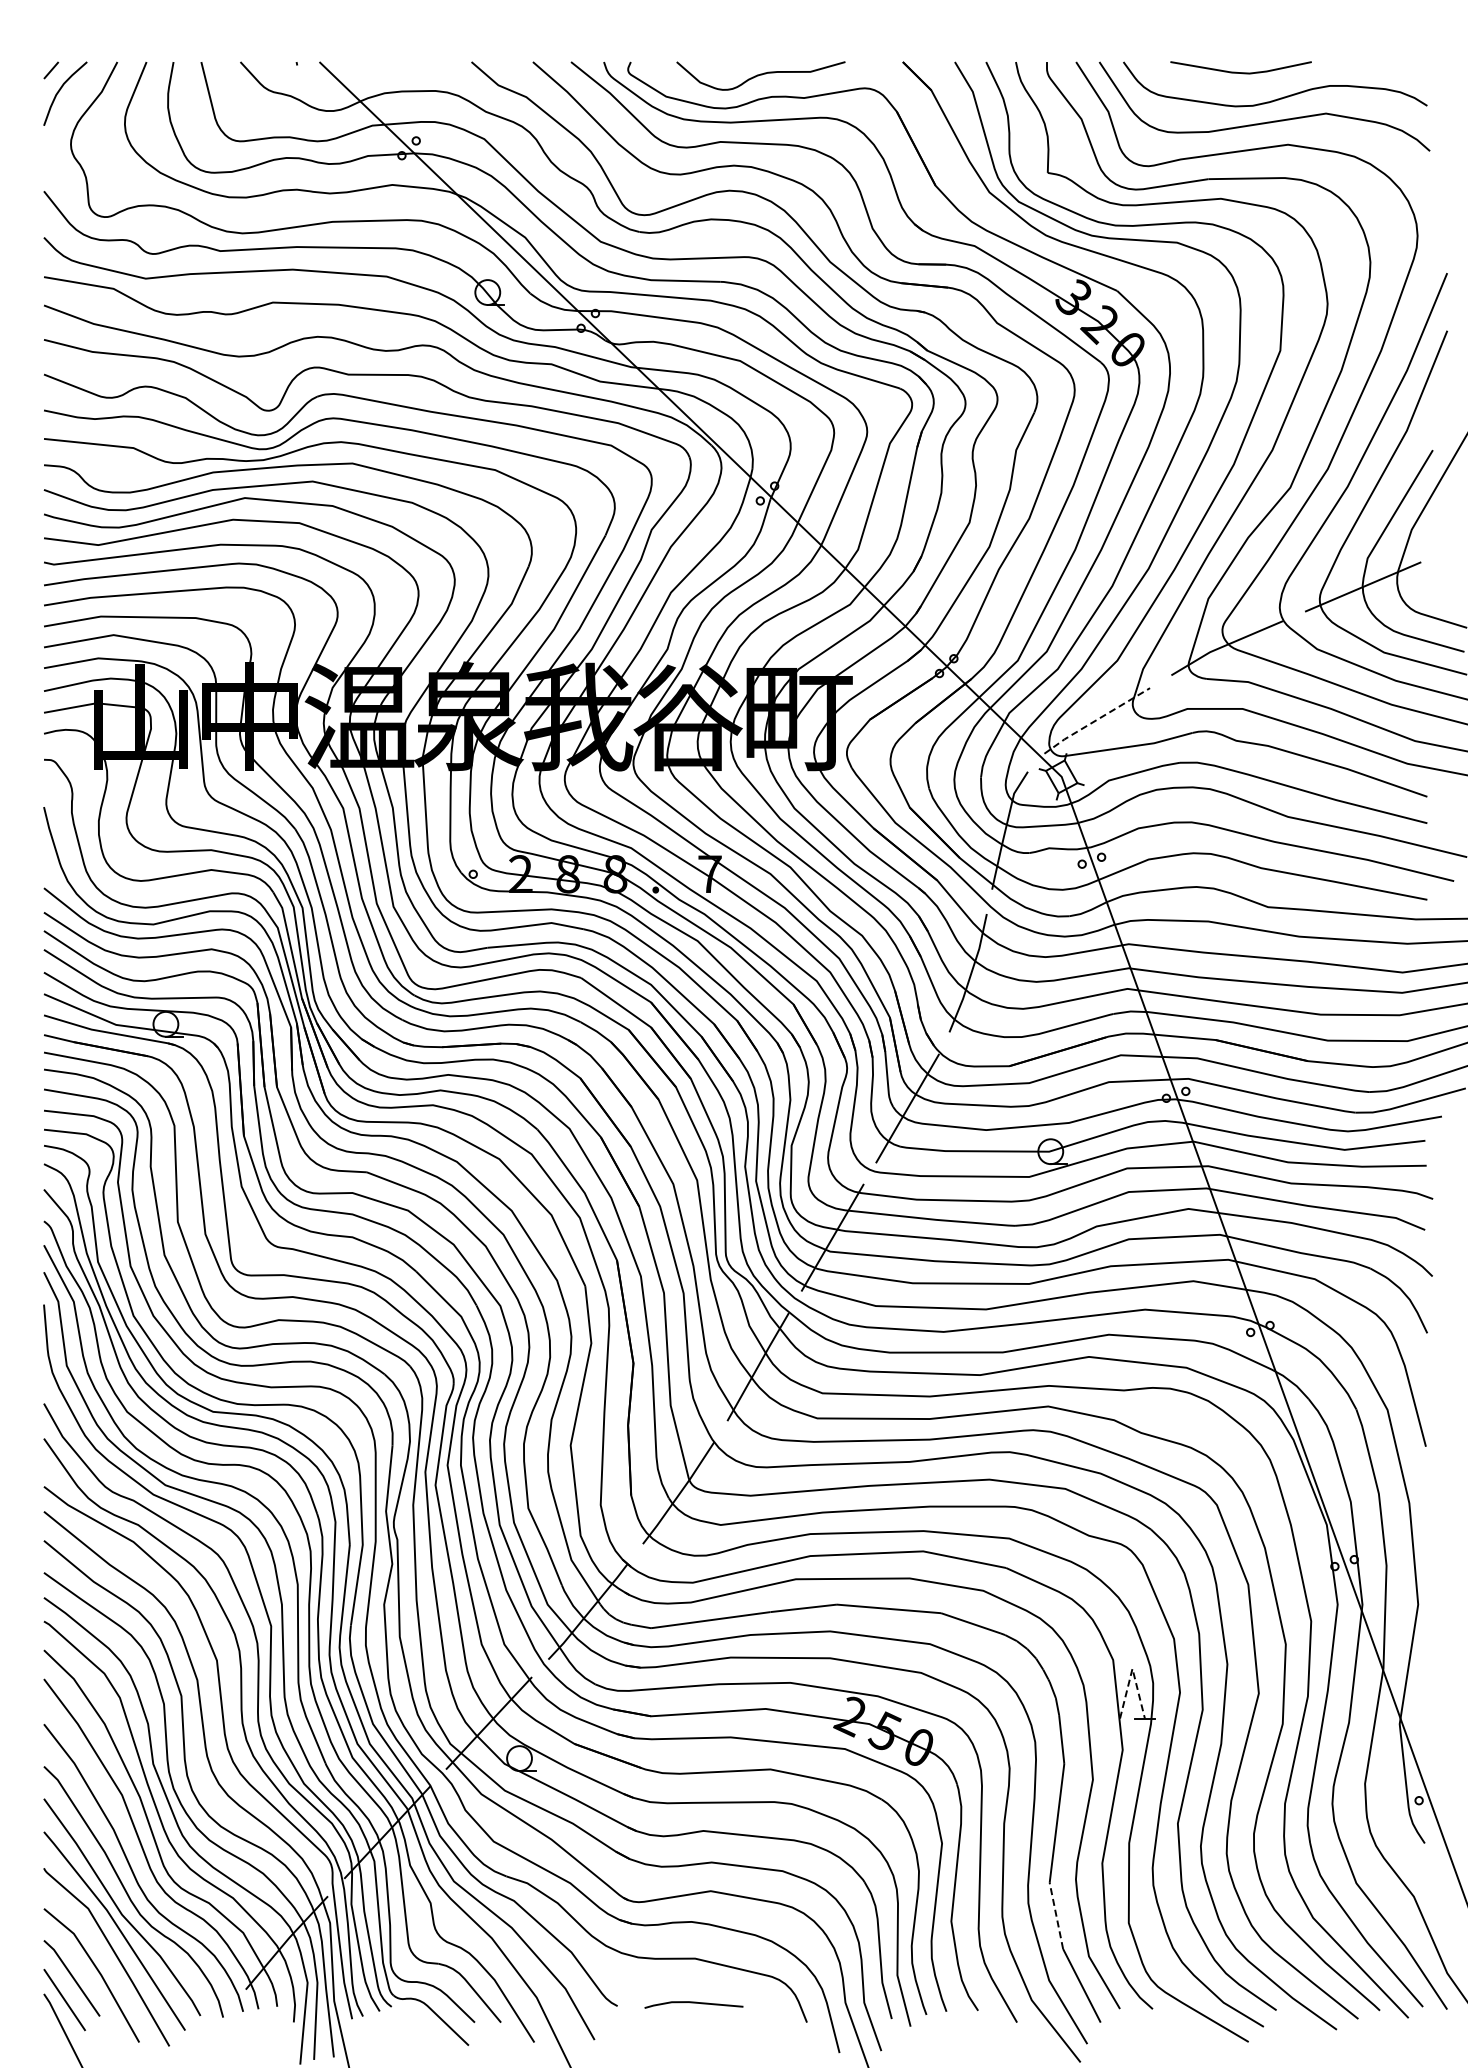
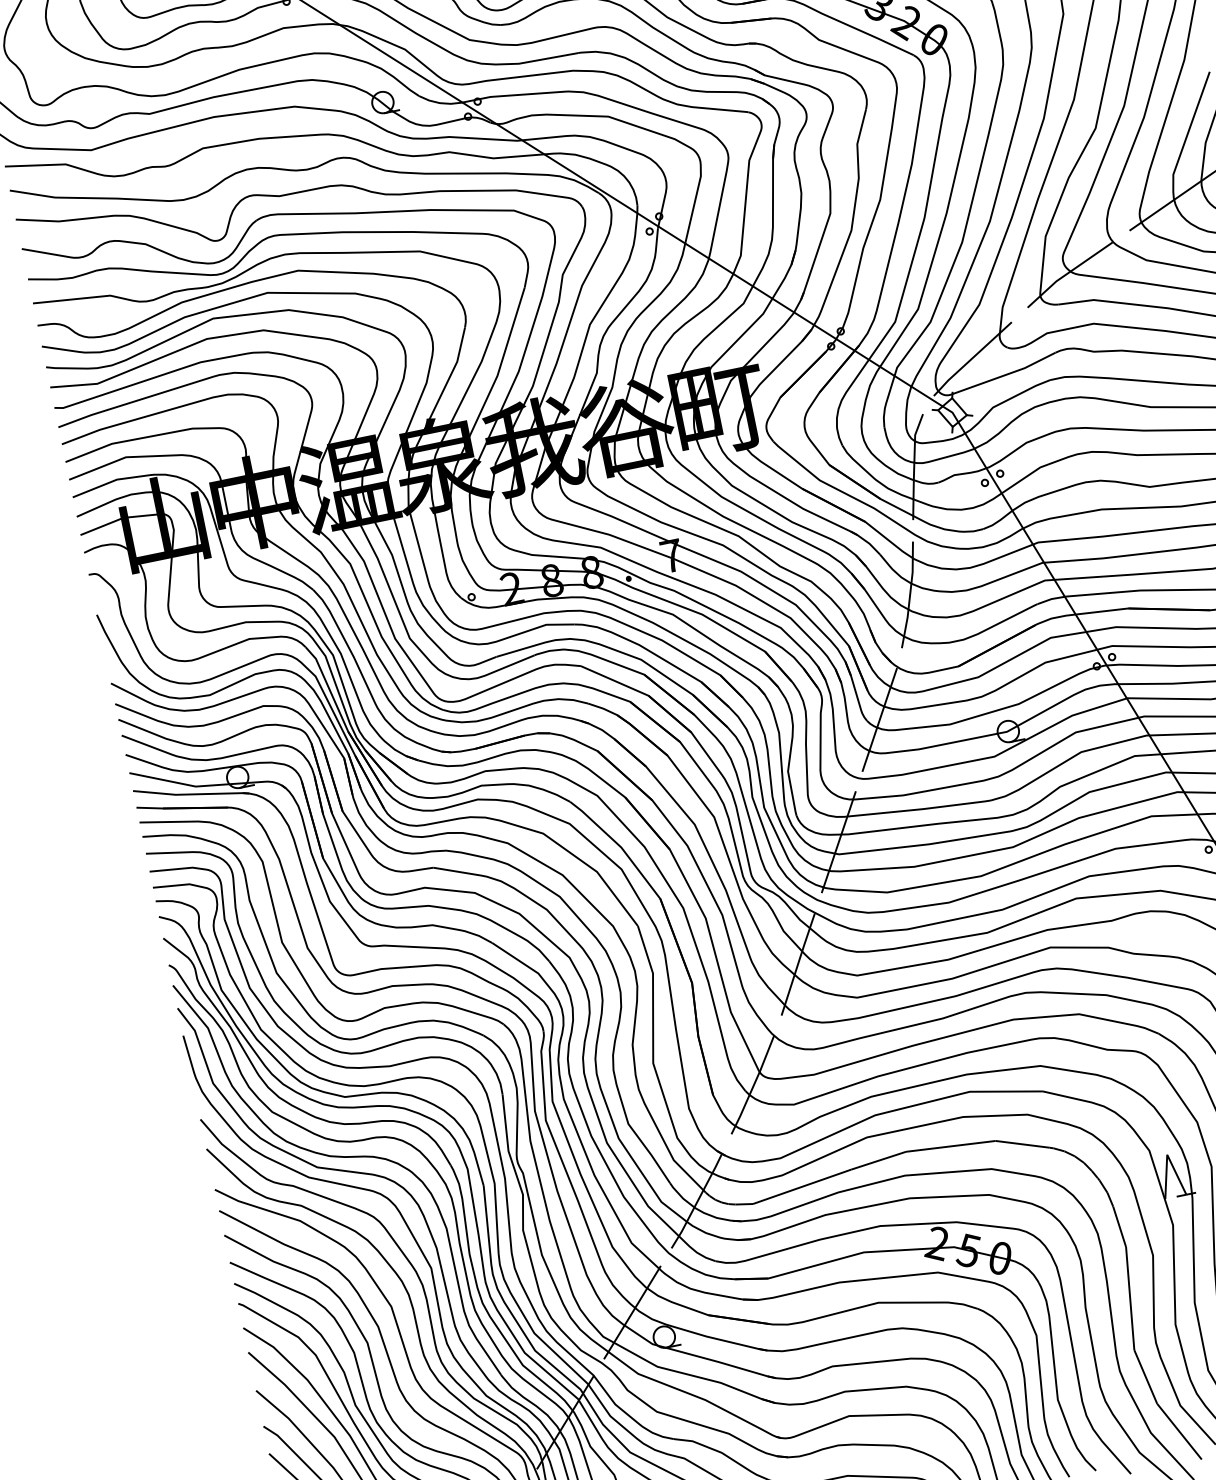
line: (1096, 720) -> (972, 358), dashed -> solid
line: (1132, 1668) -> (1167, 1154), dashed -> solid
line: (1056, 1915) -> (1145, 1376), dashed -> solid

